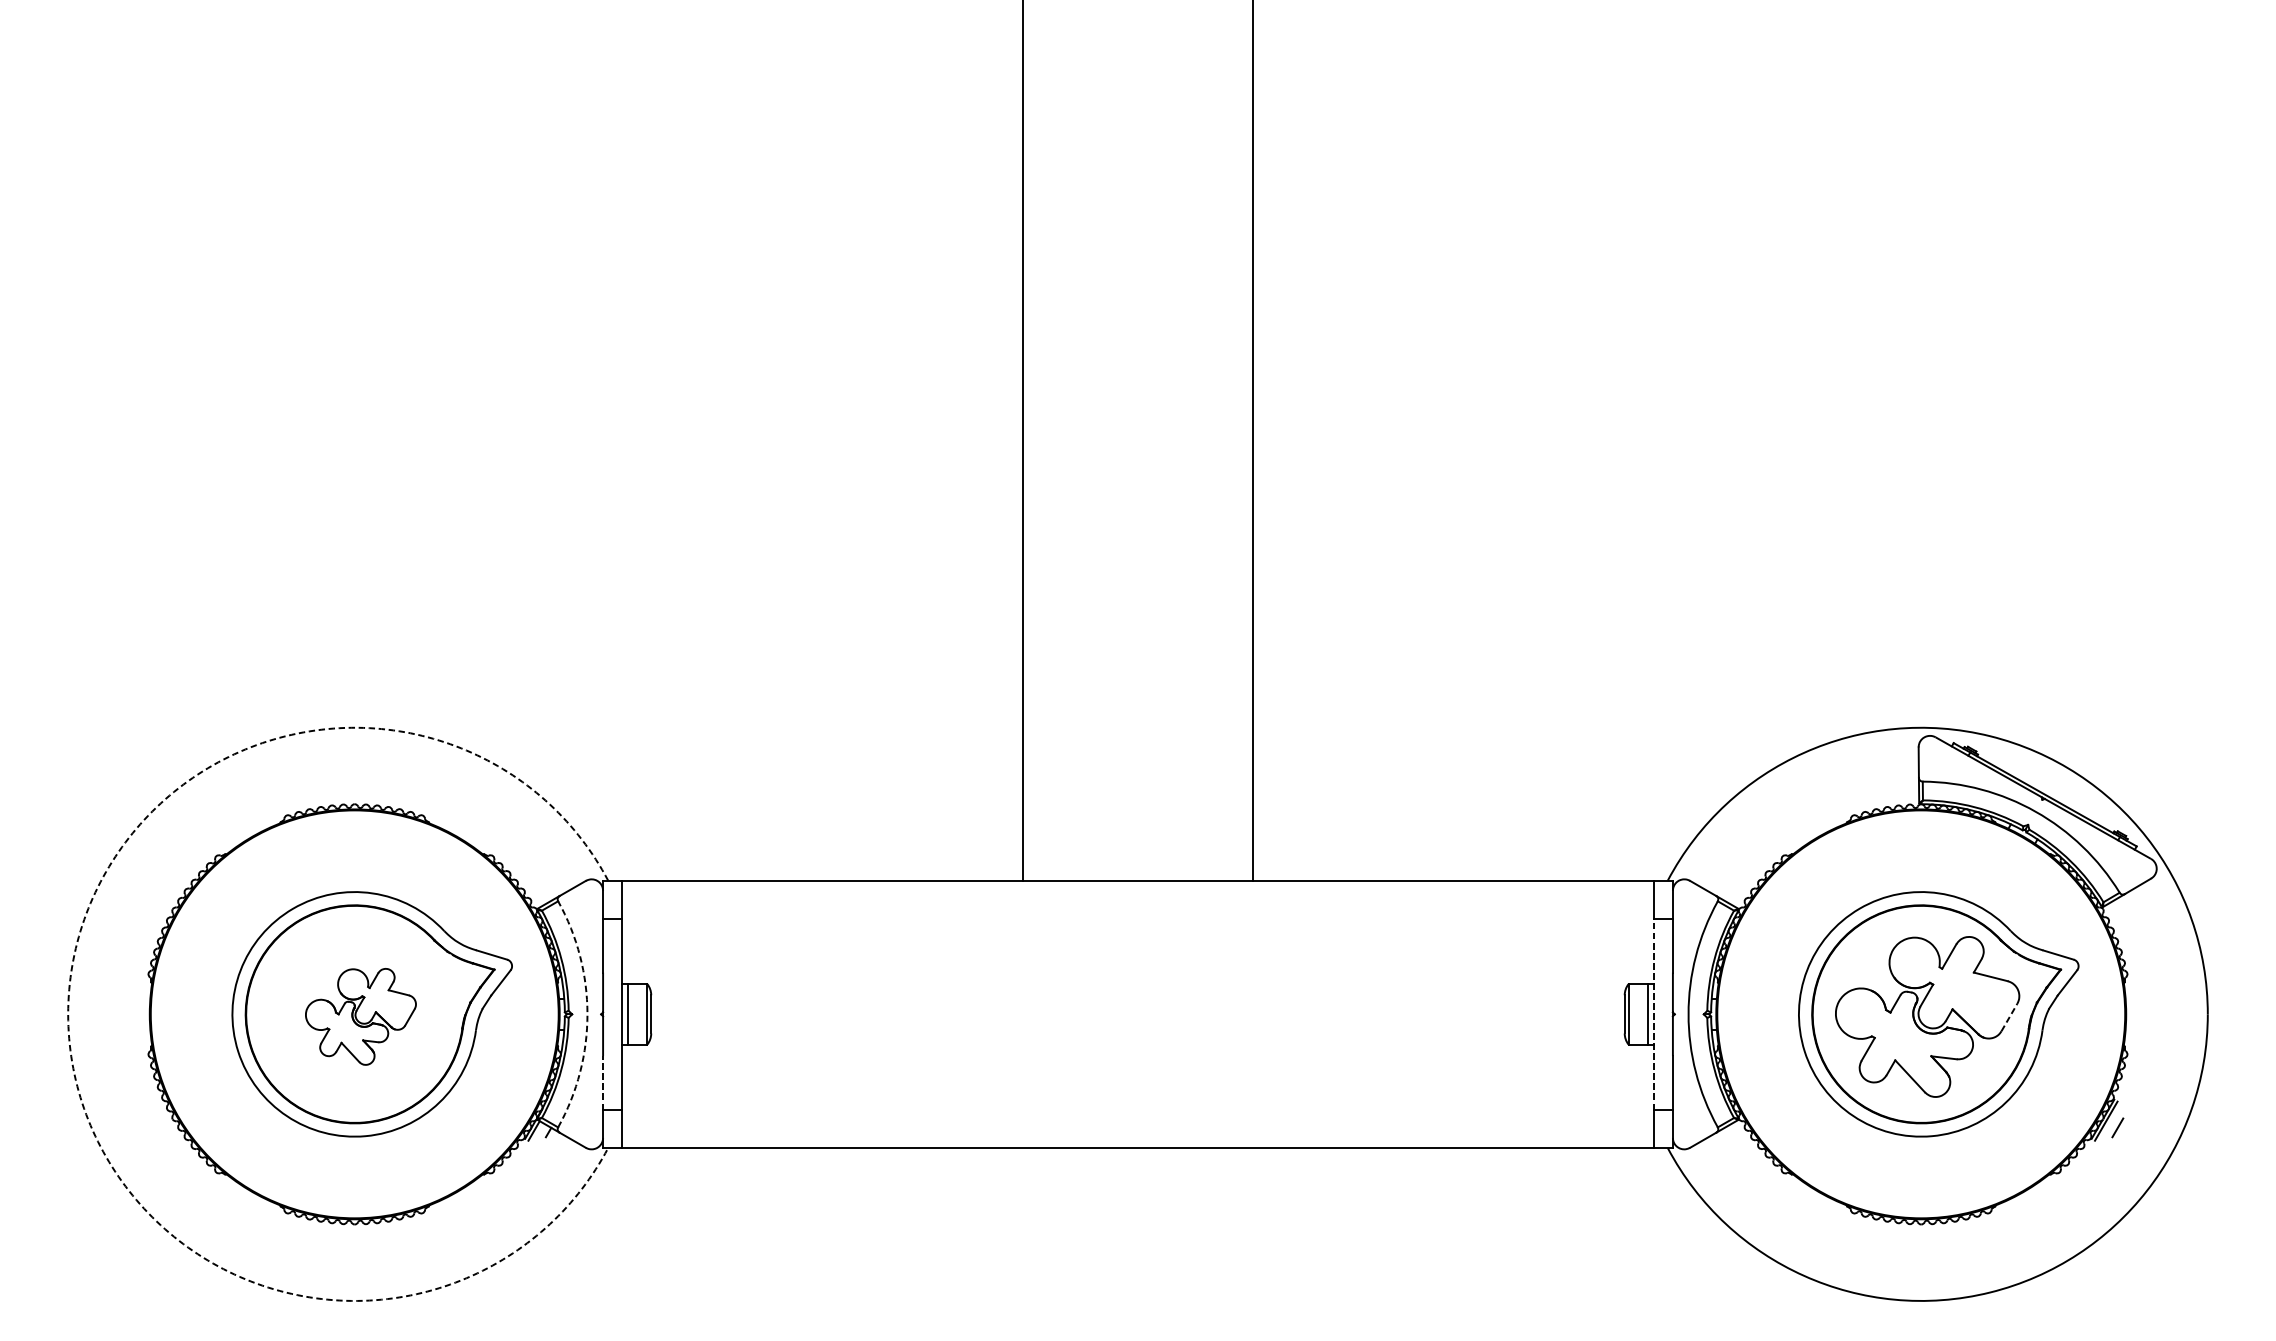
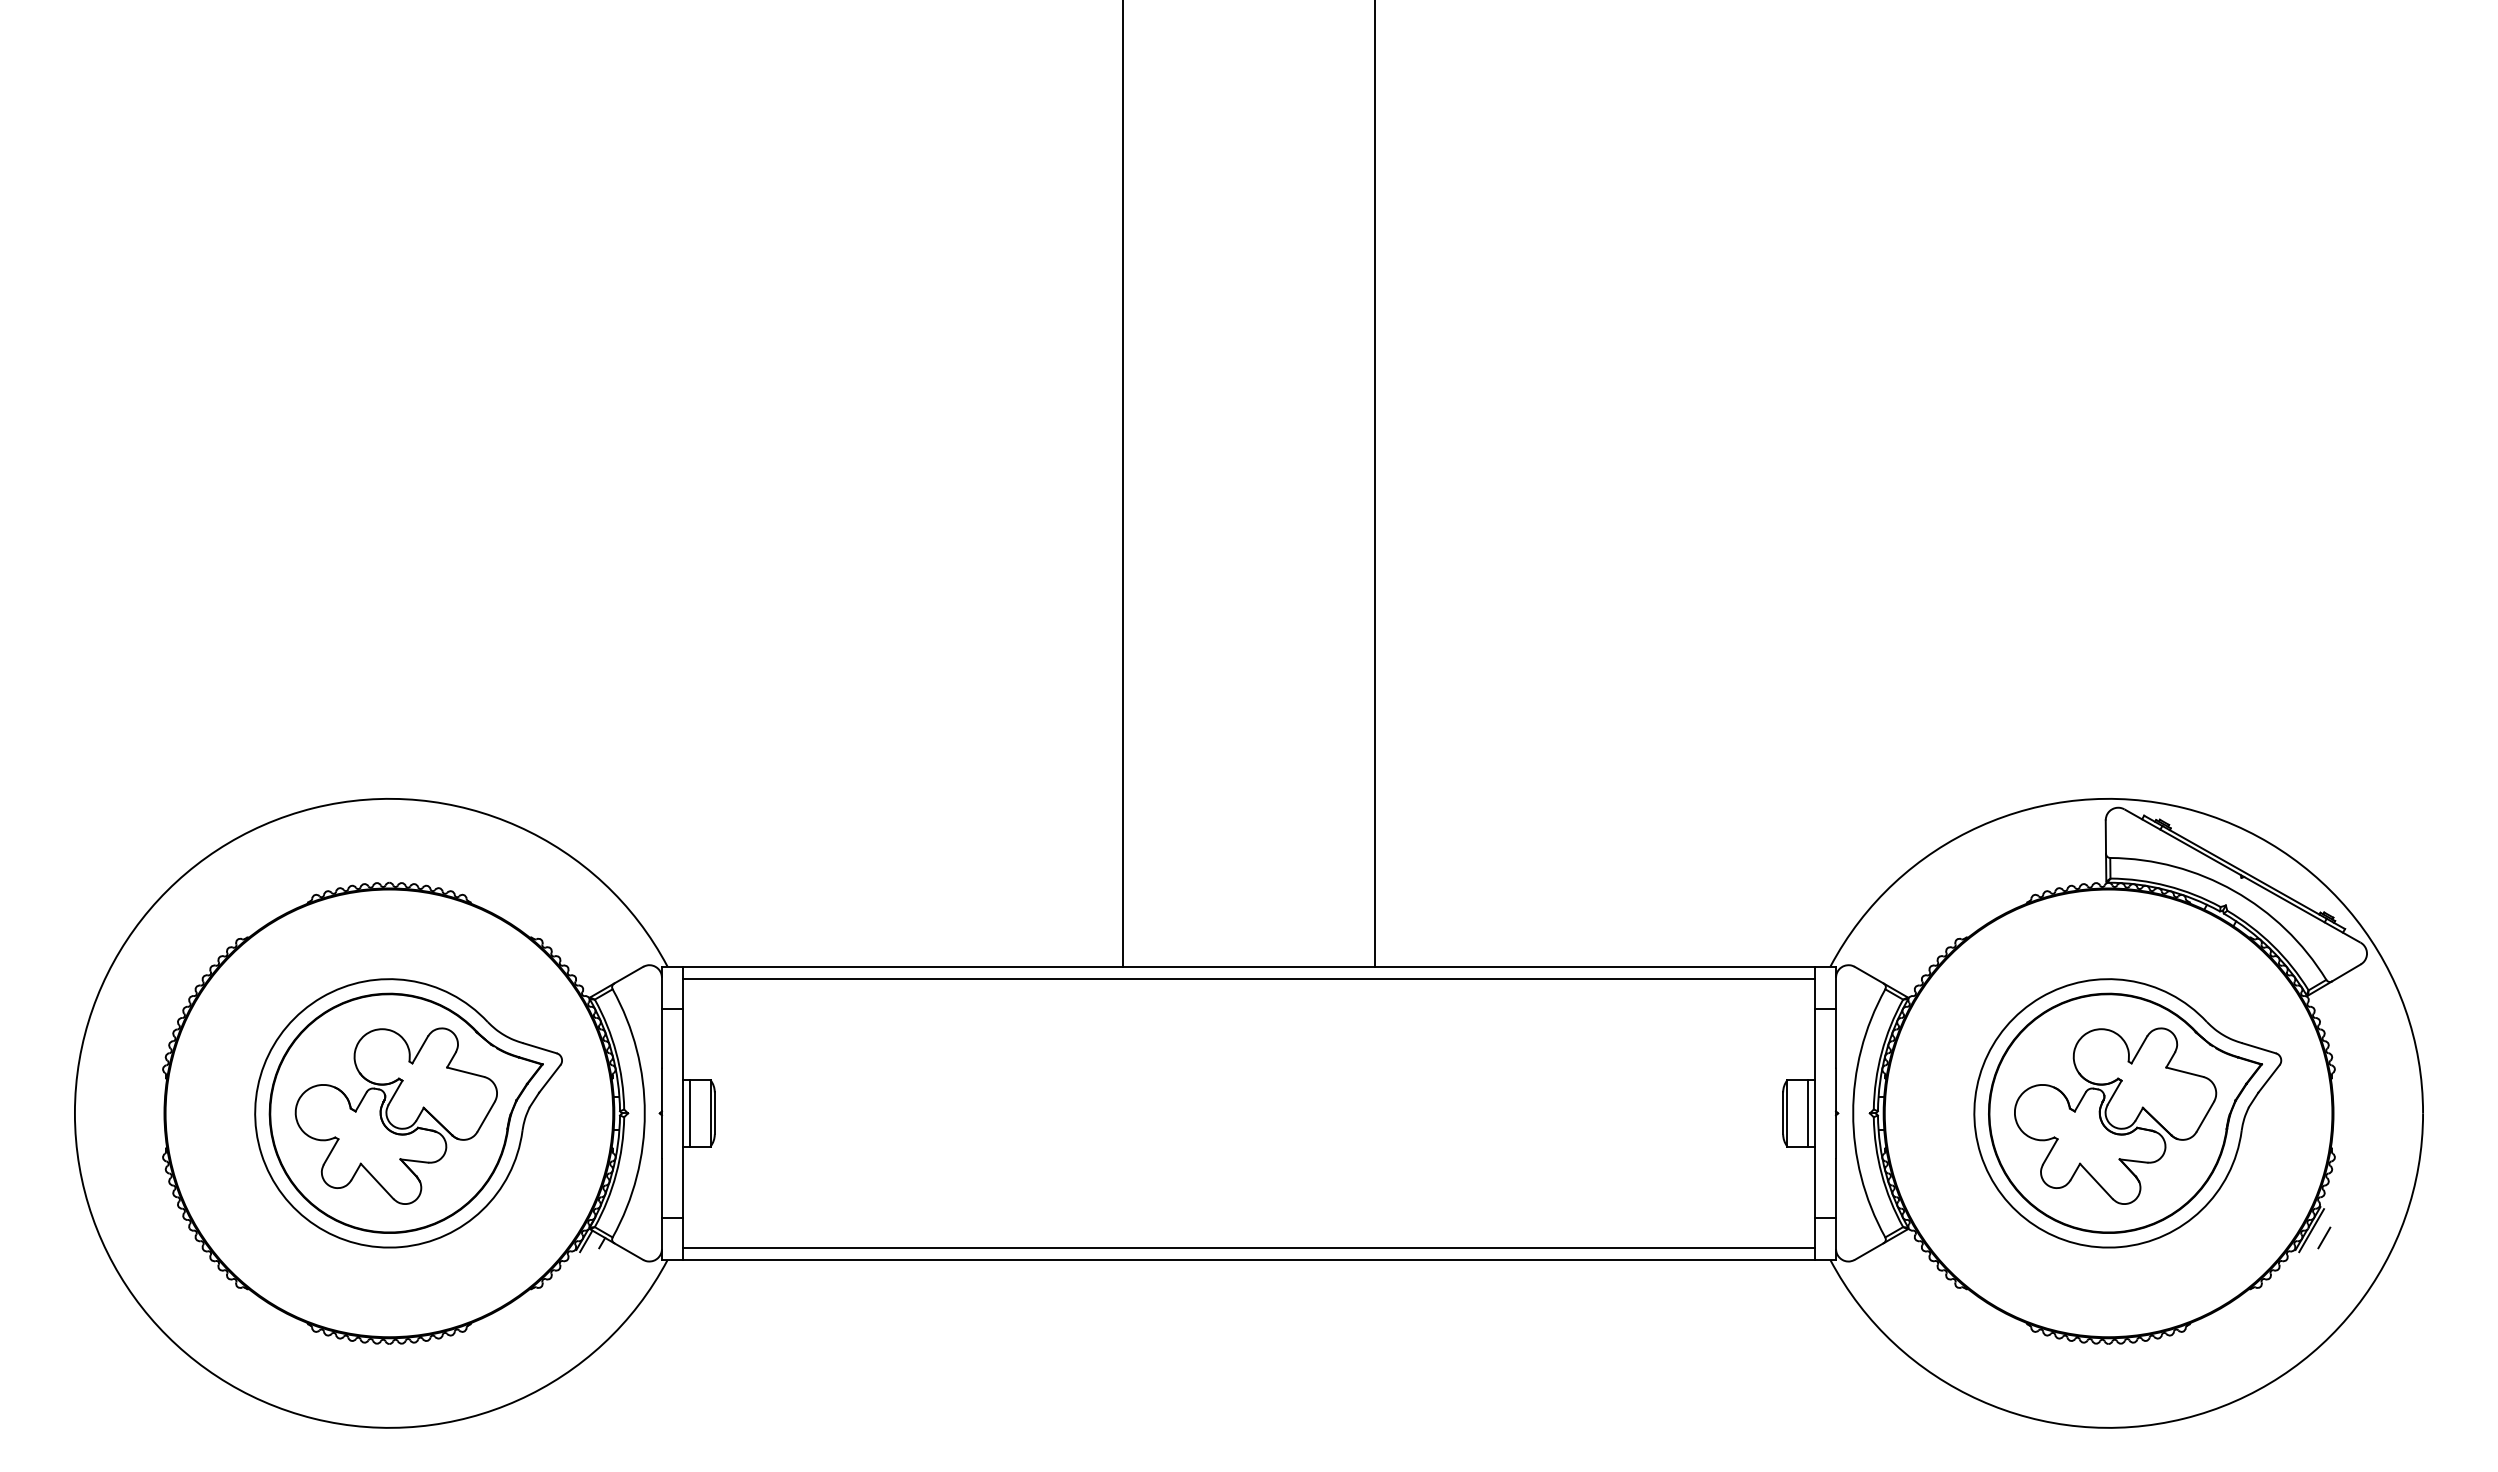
line: (1137, 892) -> (1248, 979), added
arc: (67, 1014) -> (74, 1113), dashed -> solid
arc: (587, 1014) -> (644, 1113), dashed -> solid
line: (1654, 1014) -> (1815, 1113), dashed -> solid
part: (360, 1016) -> (395, 1115), size x1.67
line: (2009, 1017) -> (2205, 1116), dashed -> solid
line: (602, 1082) -> (661, 1188), dashed -> solid
line: (1137, 1136) -> (1248, 1247), added

